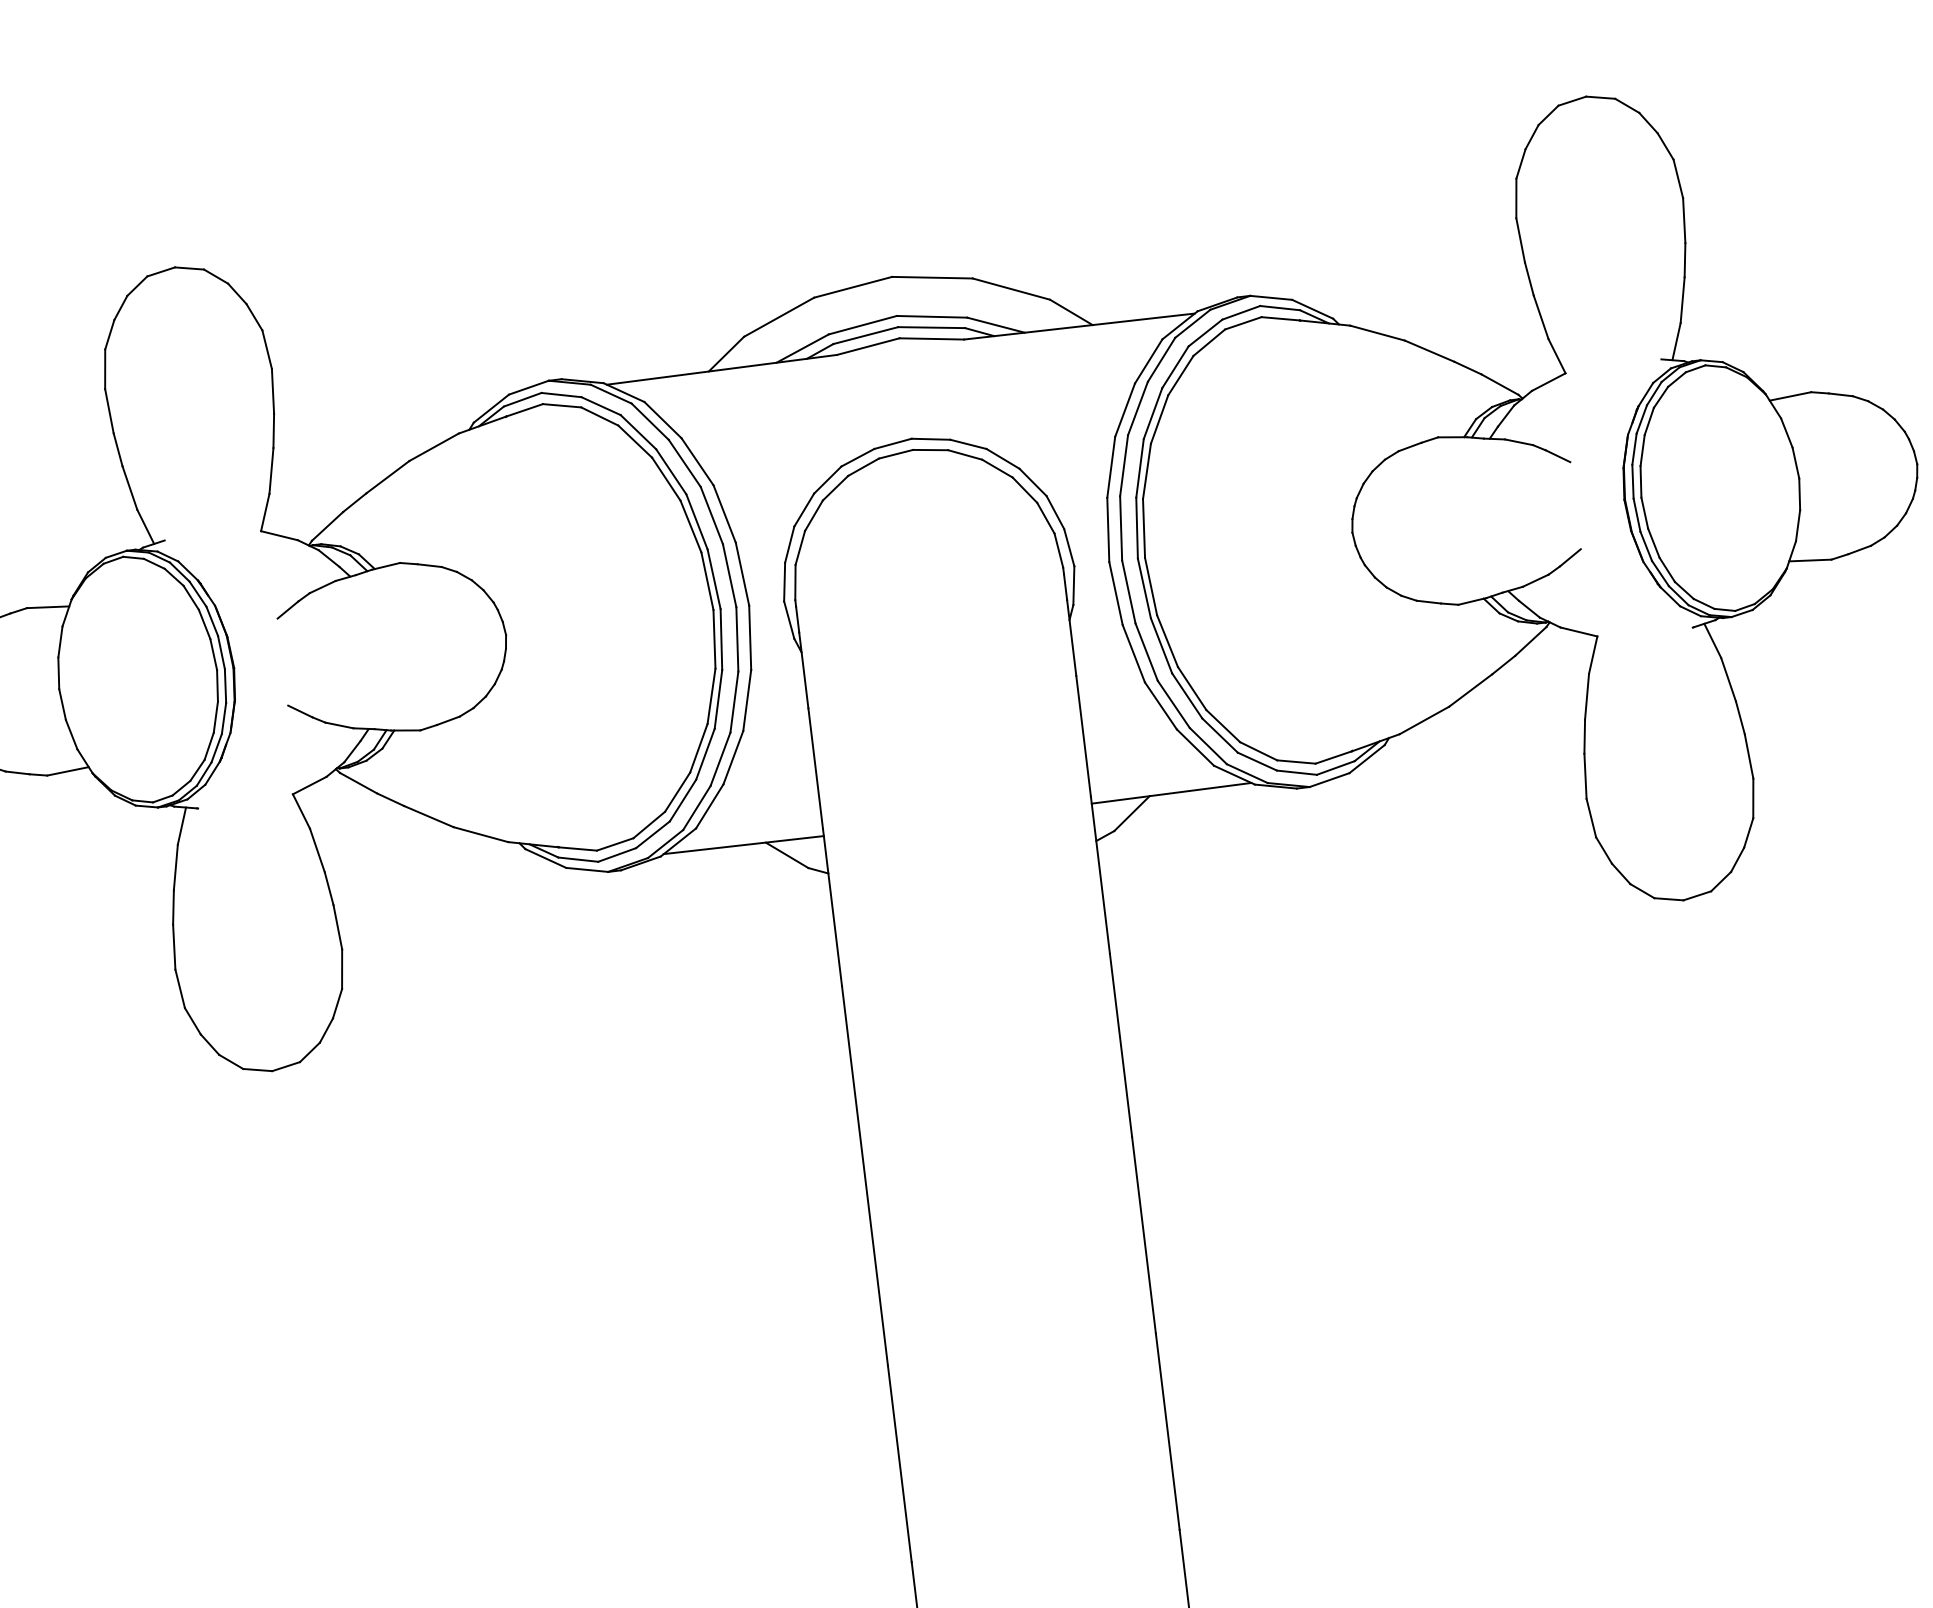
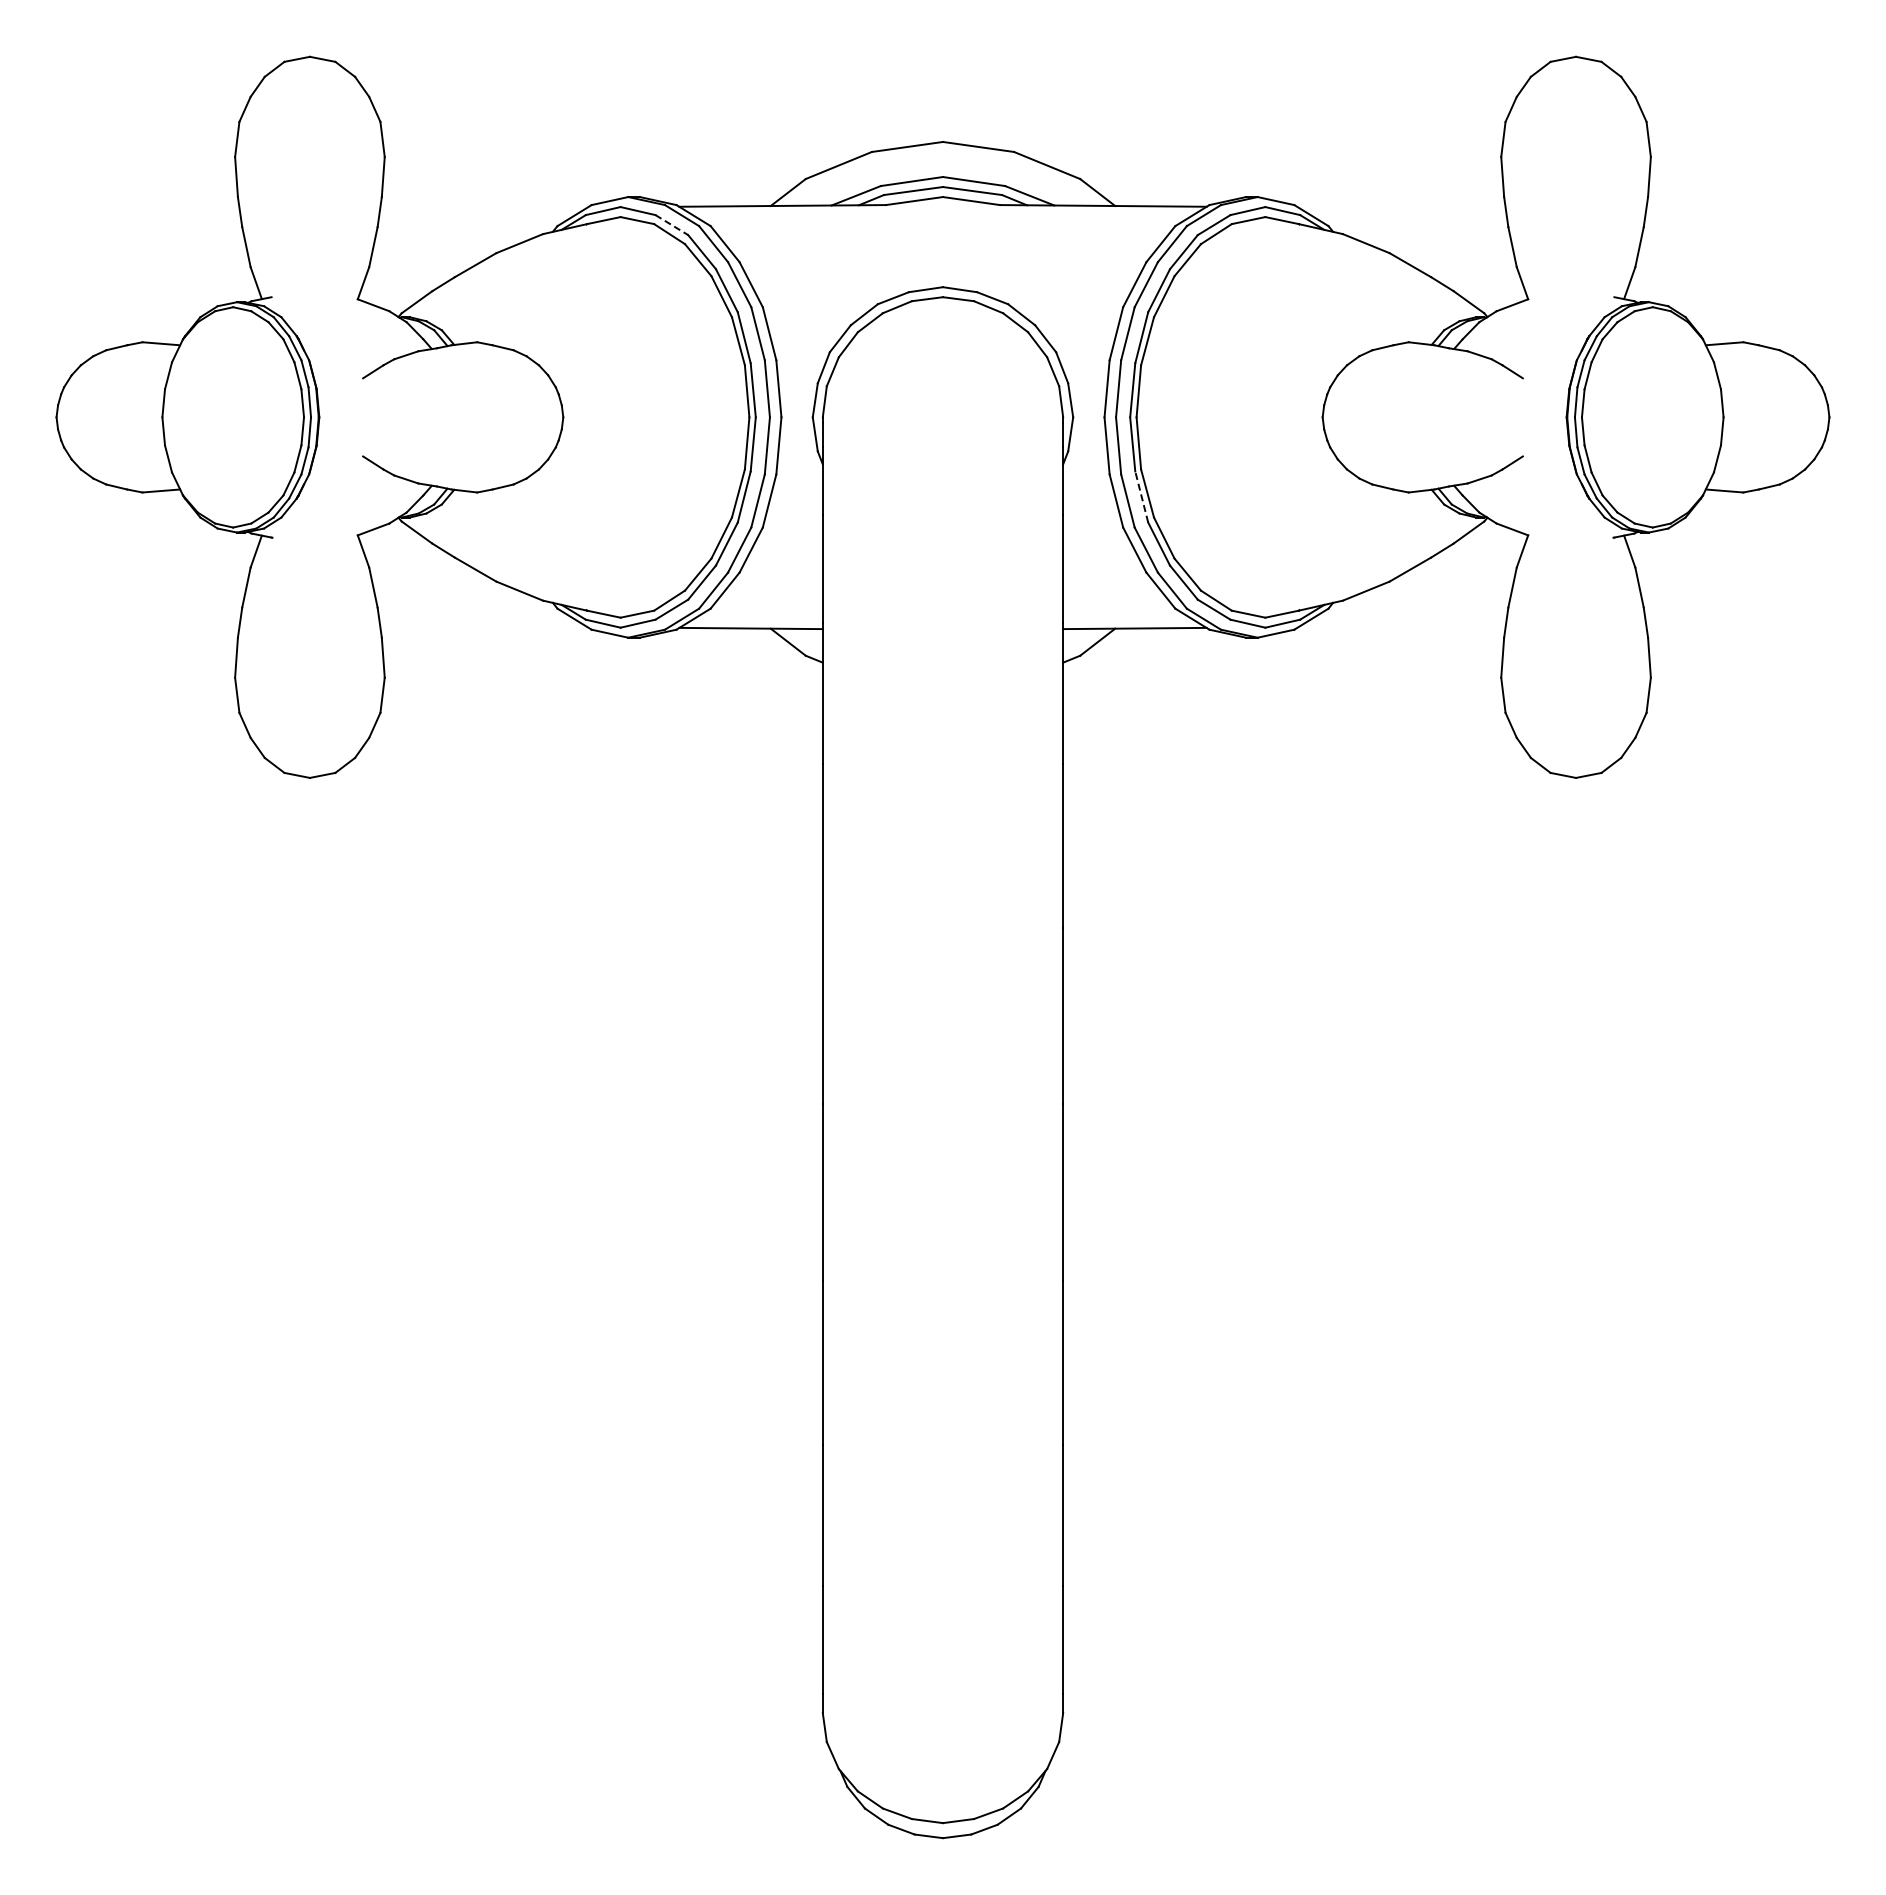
line: (601, 406) -> (672, 225), solid -> dashed
line: (1161, 645) -> (1141, 496), solid -> dashed

